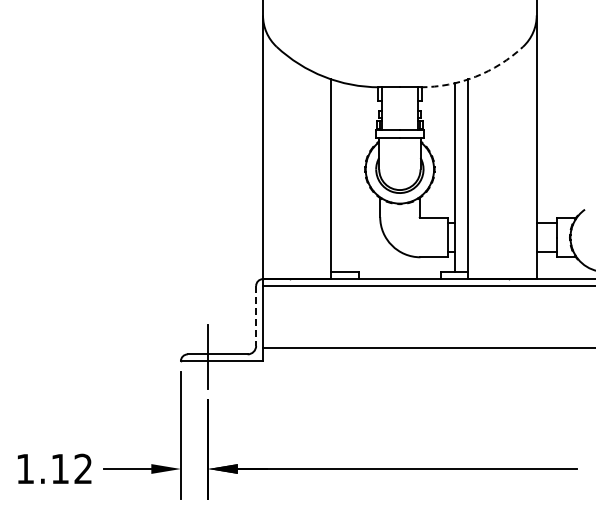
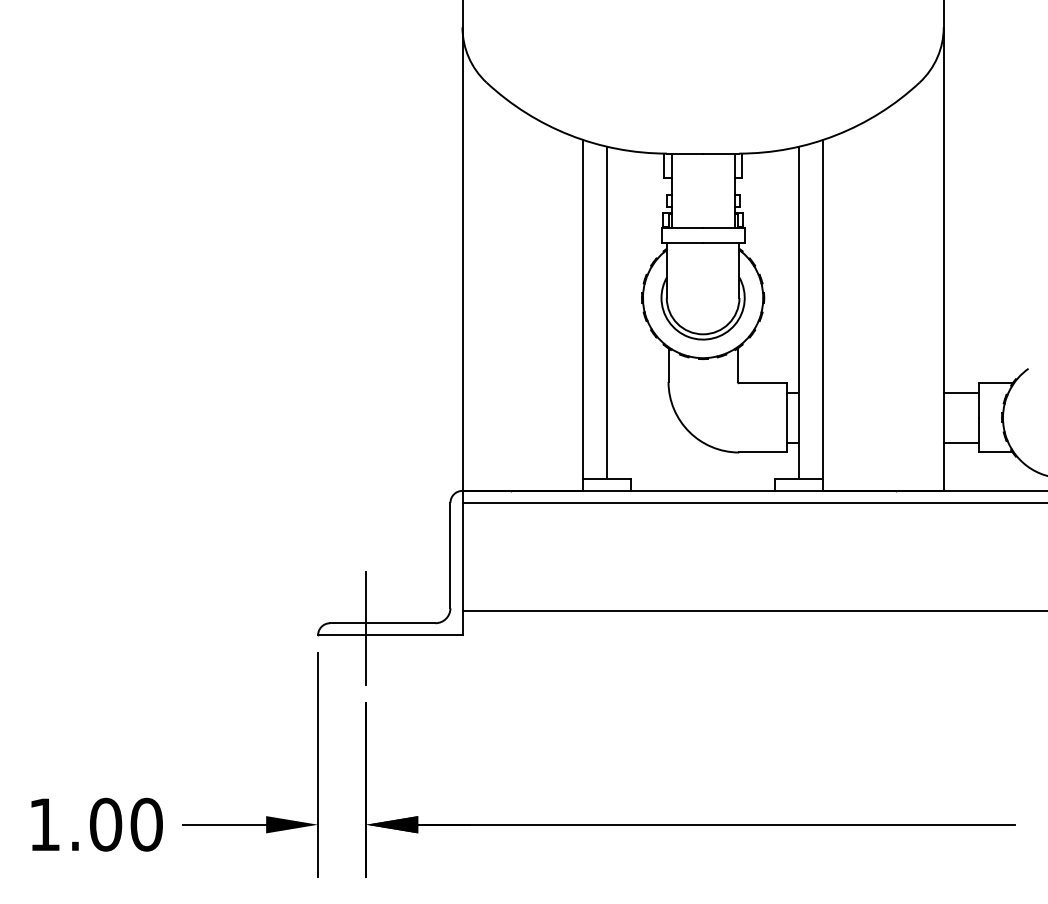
arc: (475, 76) -> (836, 134), dashed -> solid
line: (345, 177) -> (607, 312), added
line: (256, 315) -> (451, 554), dashed -> solid
text: (71, 468) -> (125, 823), 1.12 -> 1.00

